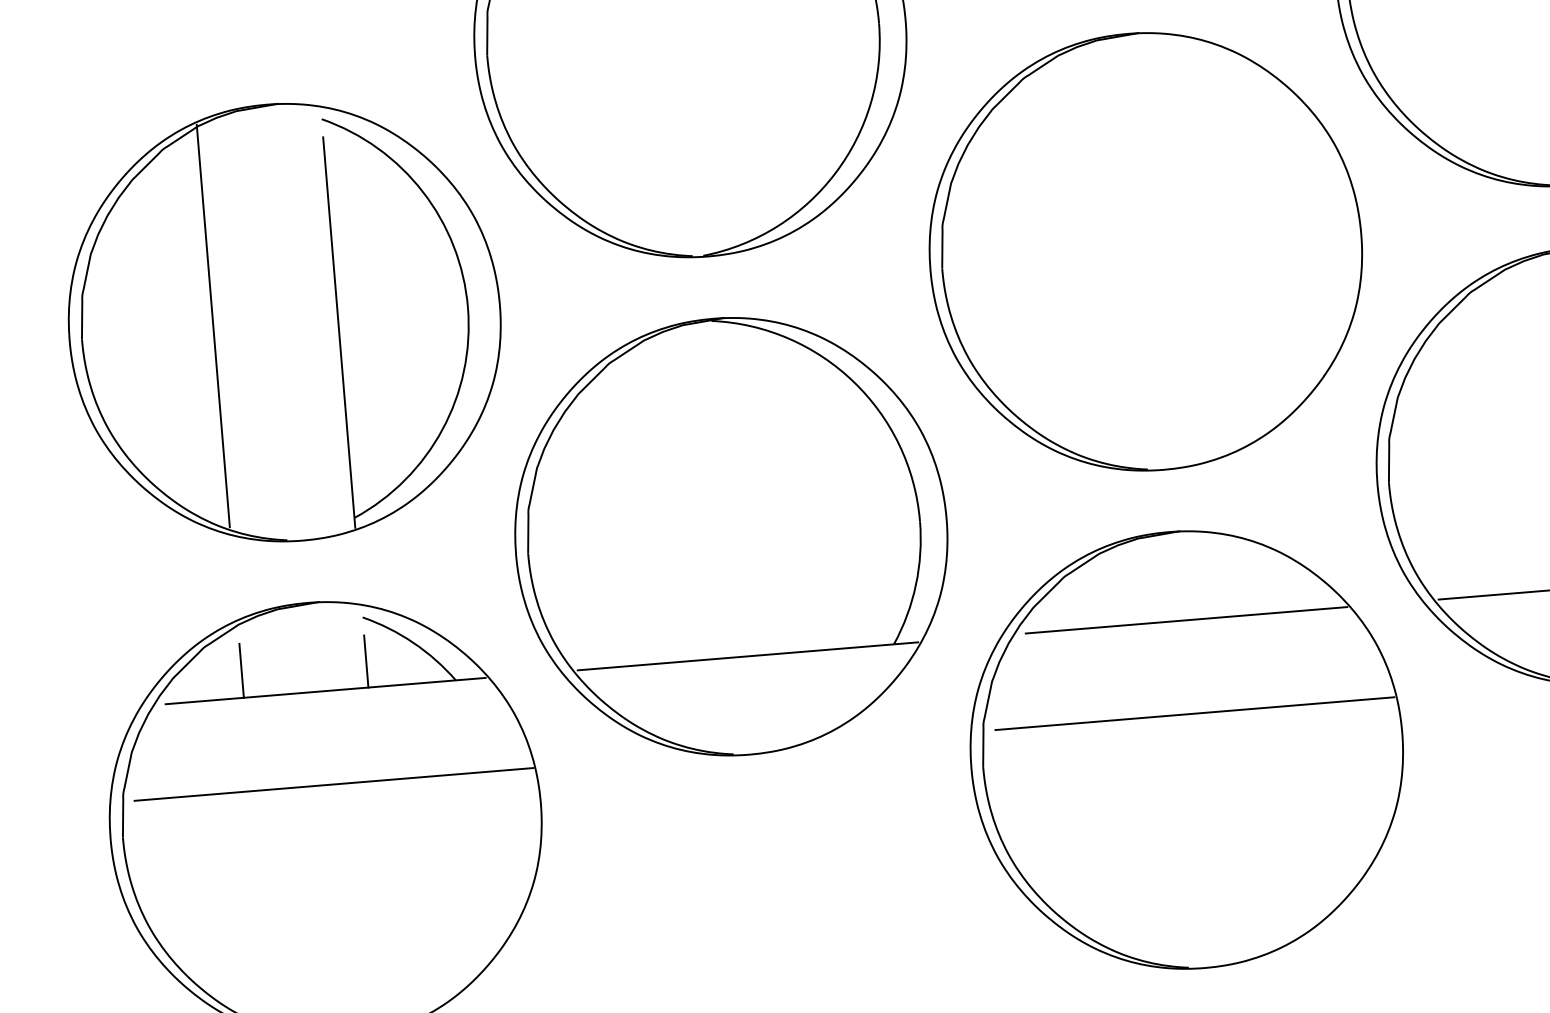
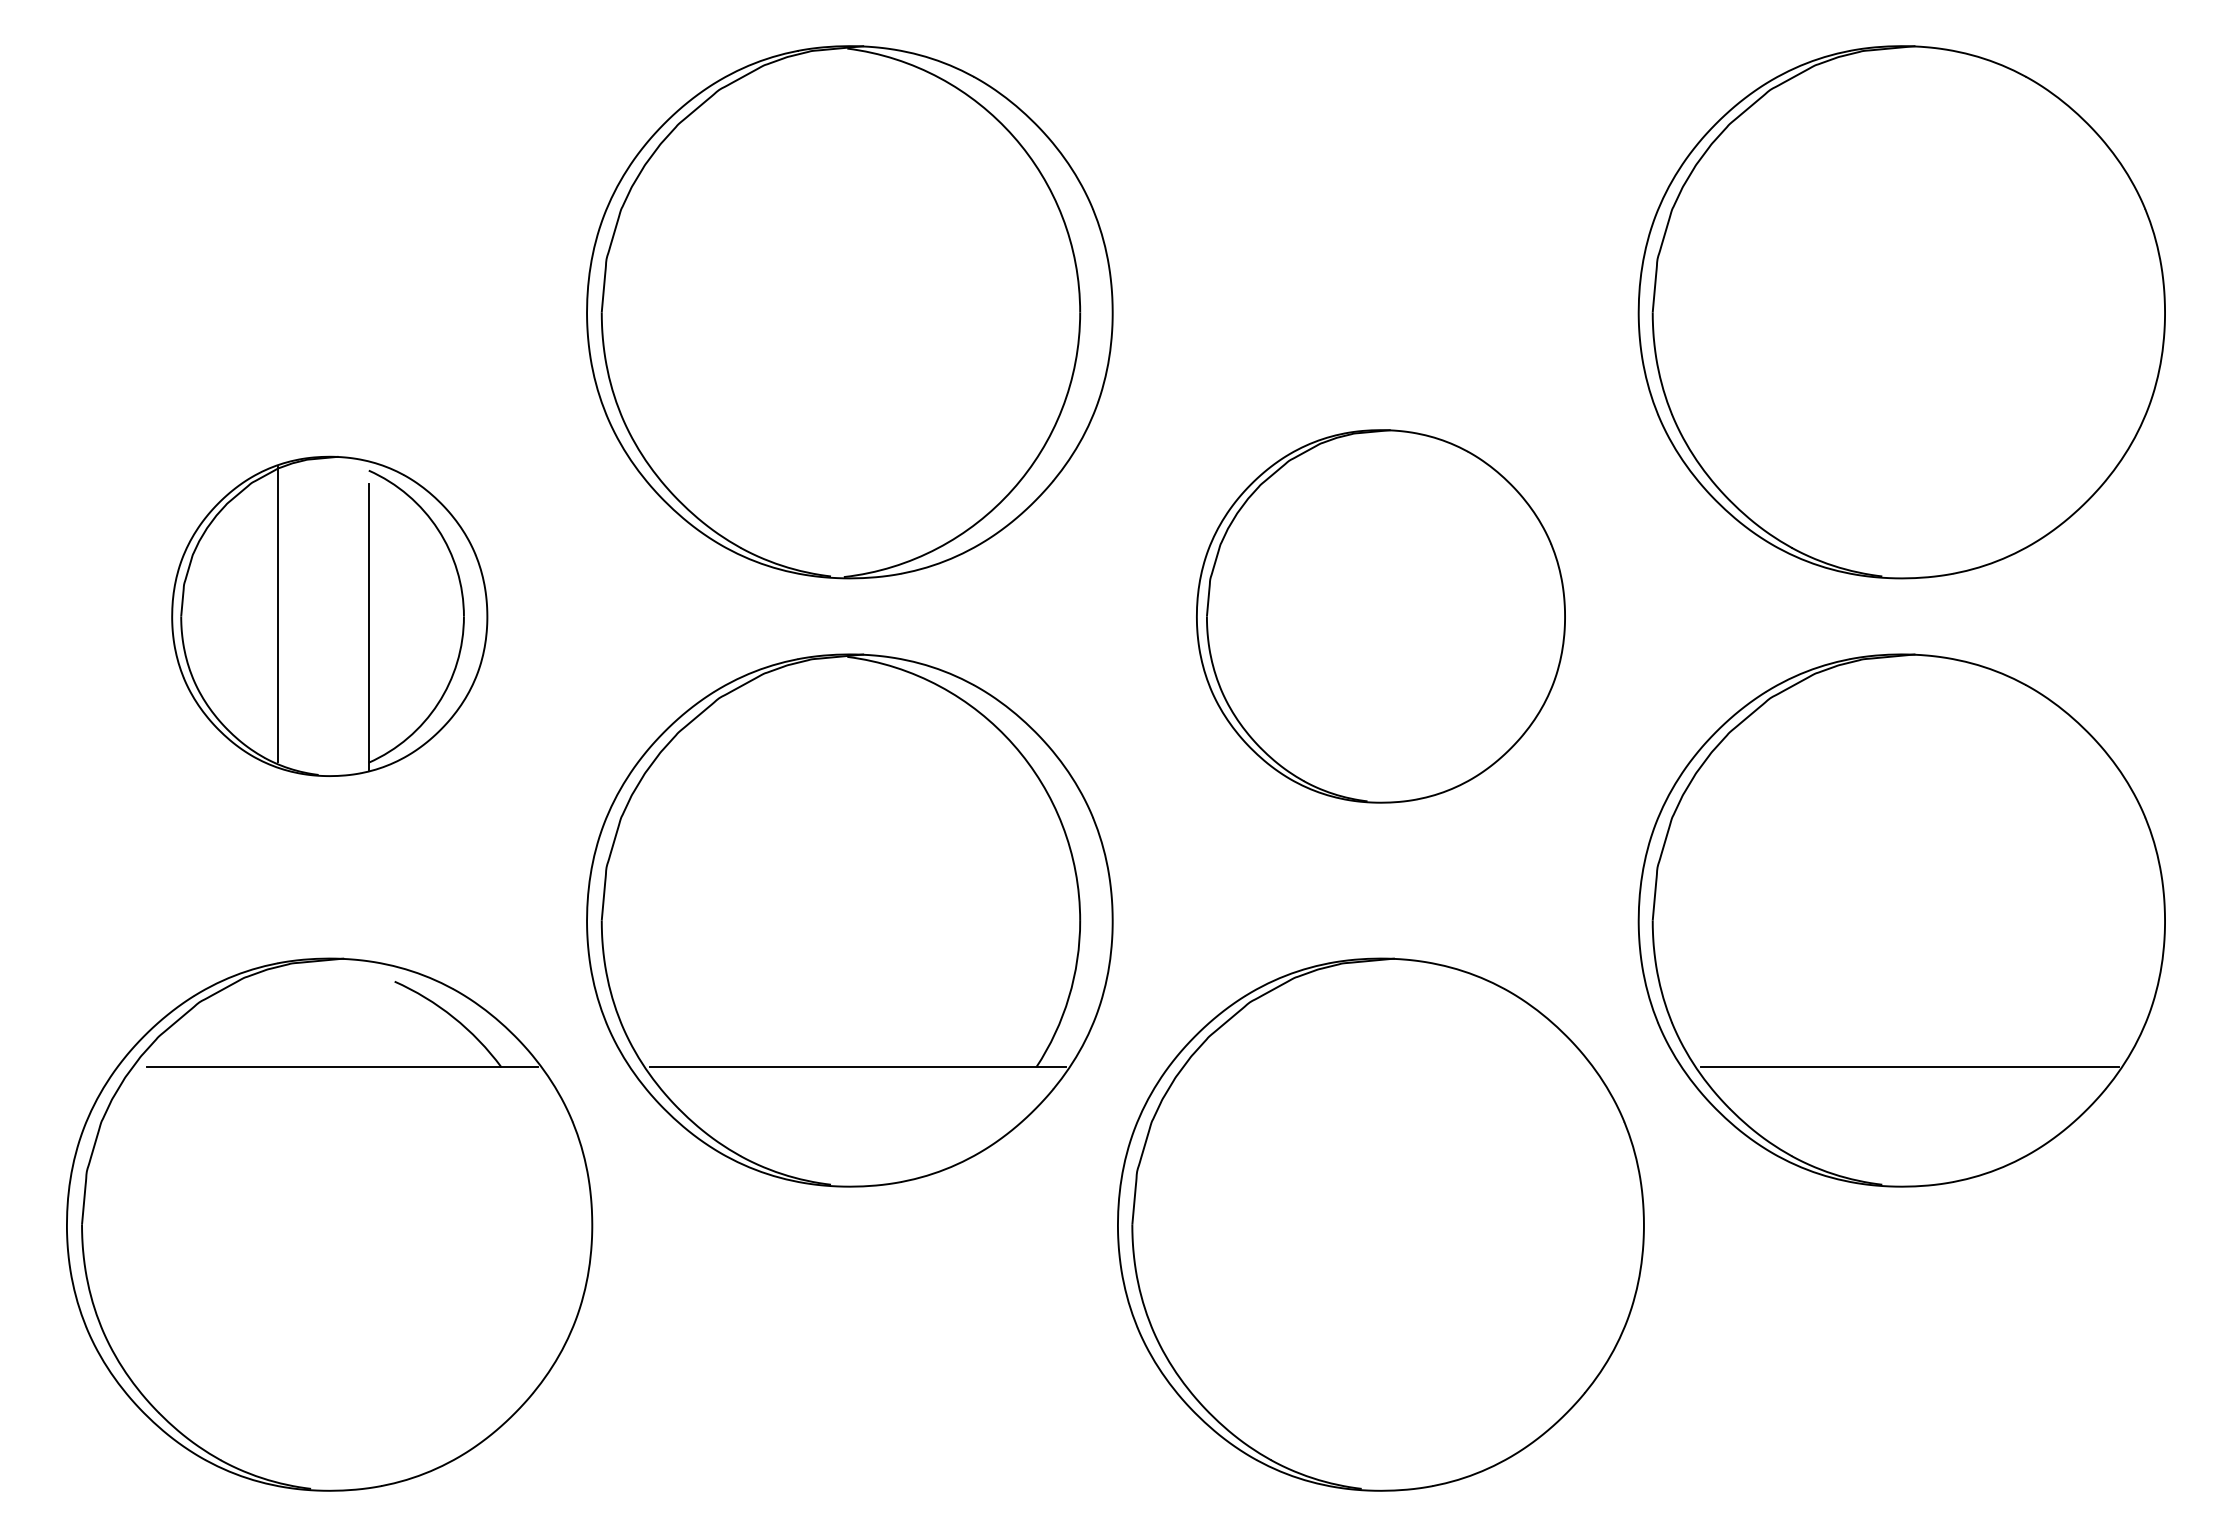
part: (1145, 251) -> (1380, 616), size x0.7
part: (284, 322) -> (329, 616), size x0.6
line: (1186, 620) -> (1393, 1067), removed
line: (366, 661) -> (394, 1035), removed
line: (241, 670) -> (242, 1034), removed
line: (1194, 713) -> (1393, 1181), removed
line: (333, 784) -> (342, 1181), removed

